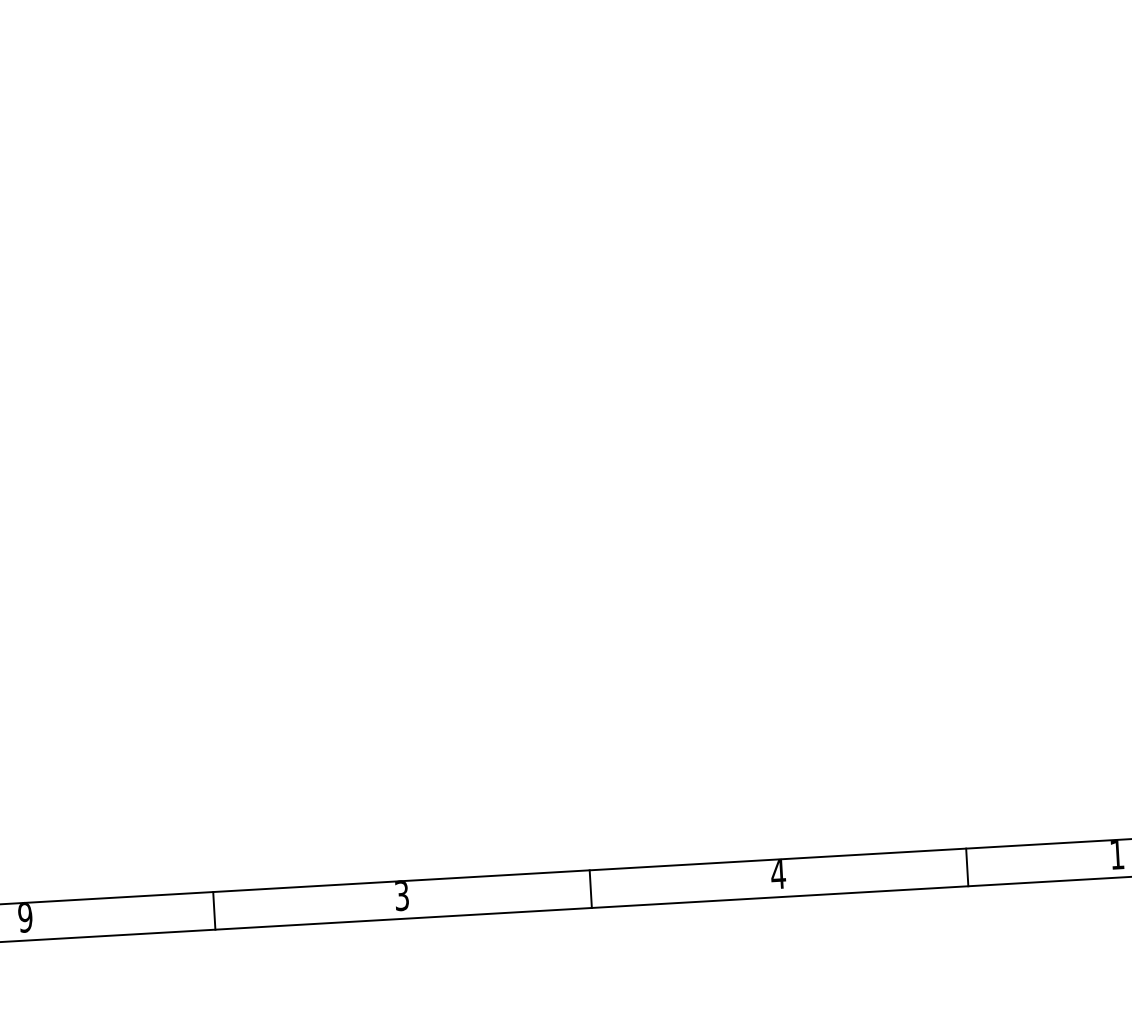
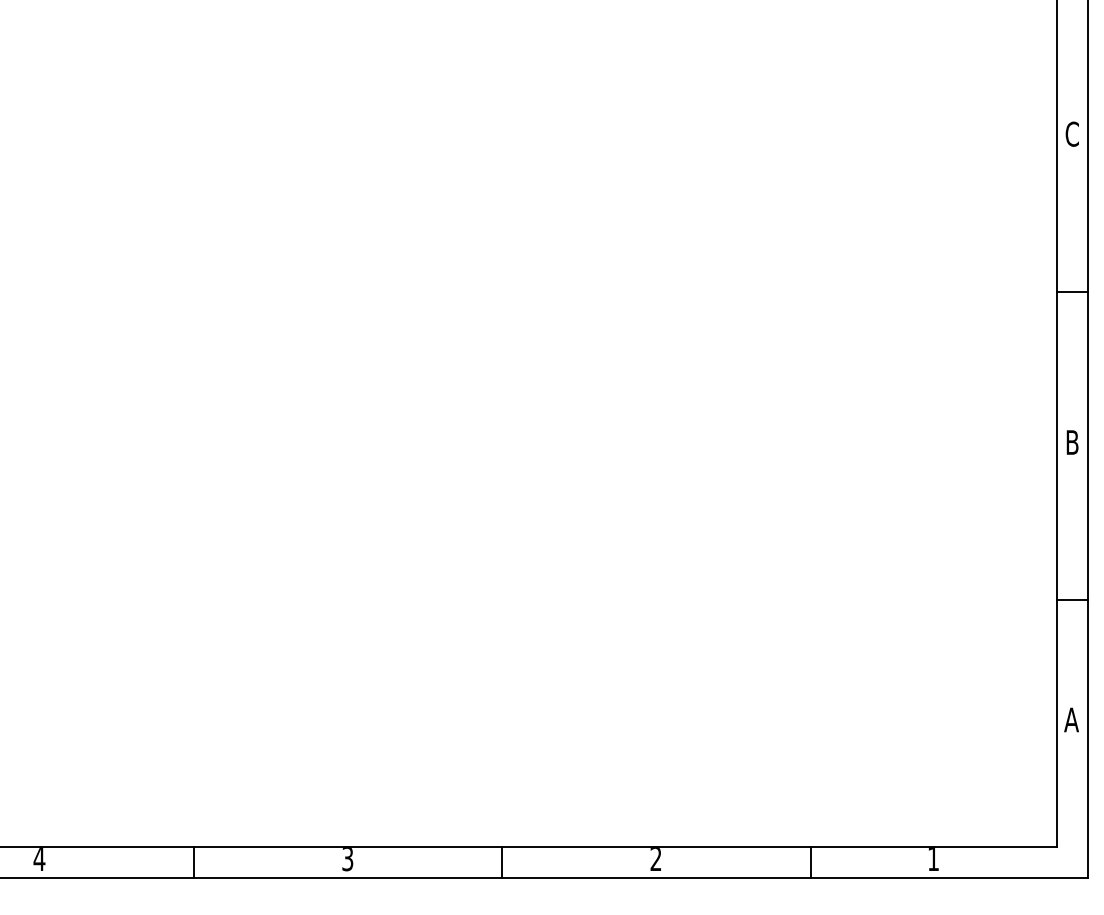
text: (777, 874) -> (655, 859), 4 -> 2
text: (25, 918) -> (39, 859), 9 -> 4

